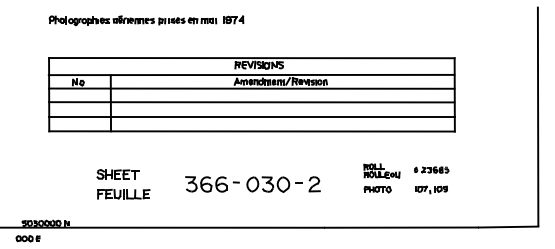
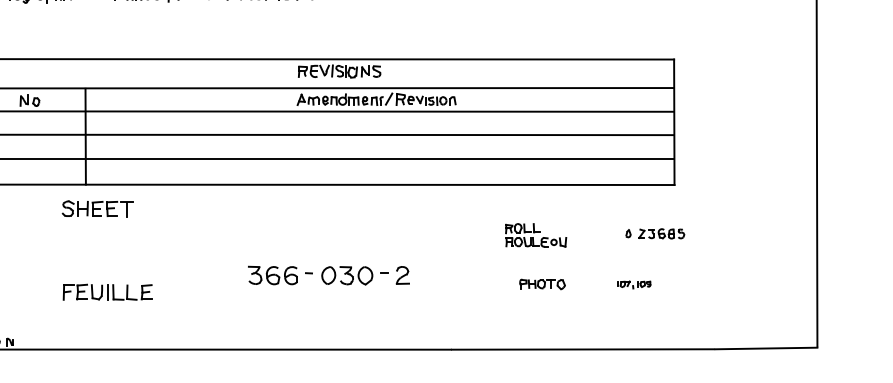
part: (431, 169) -> (655, 232), moved
part: (381, 170) -> (535, 234), moved
part: (117, 174) -> (97, 208), moved
part: (252, 184) -> (328, 275), size x0.7
part: (431, 189) -> (634, 284), size x0.6

